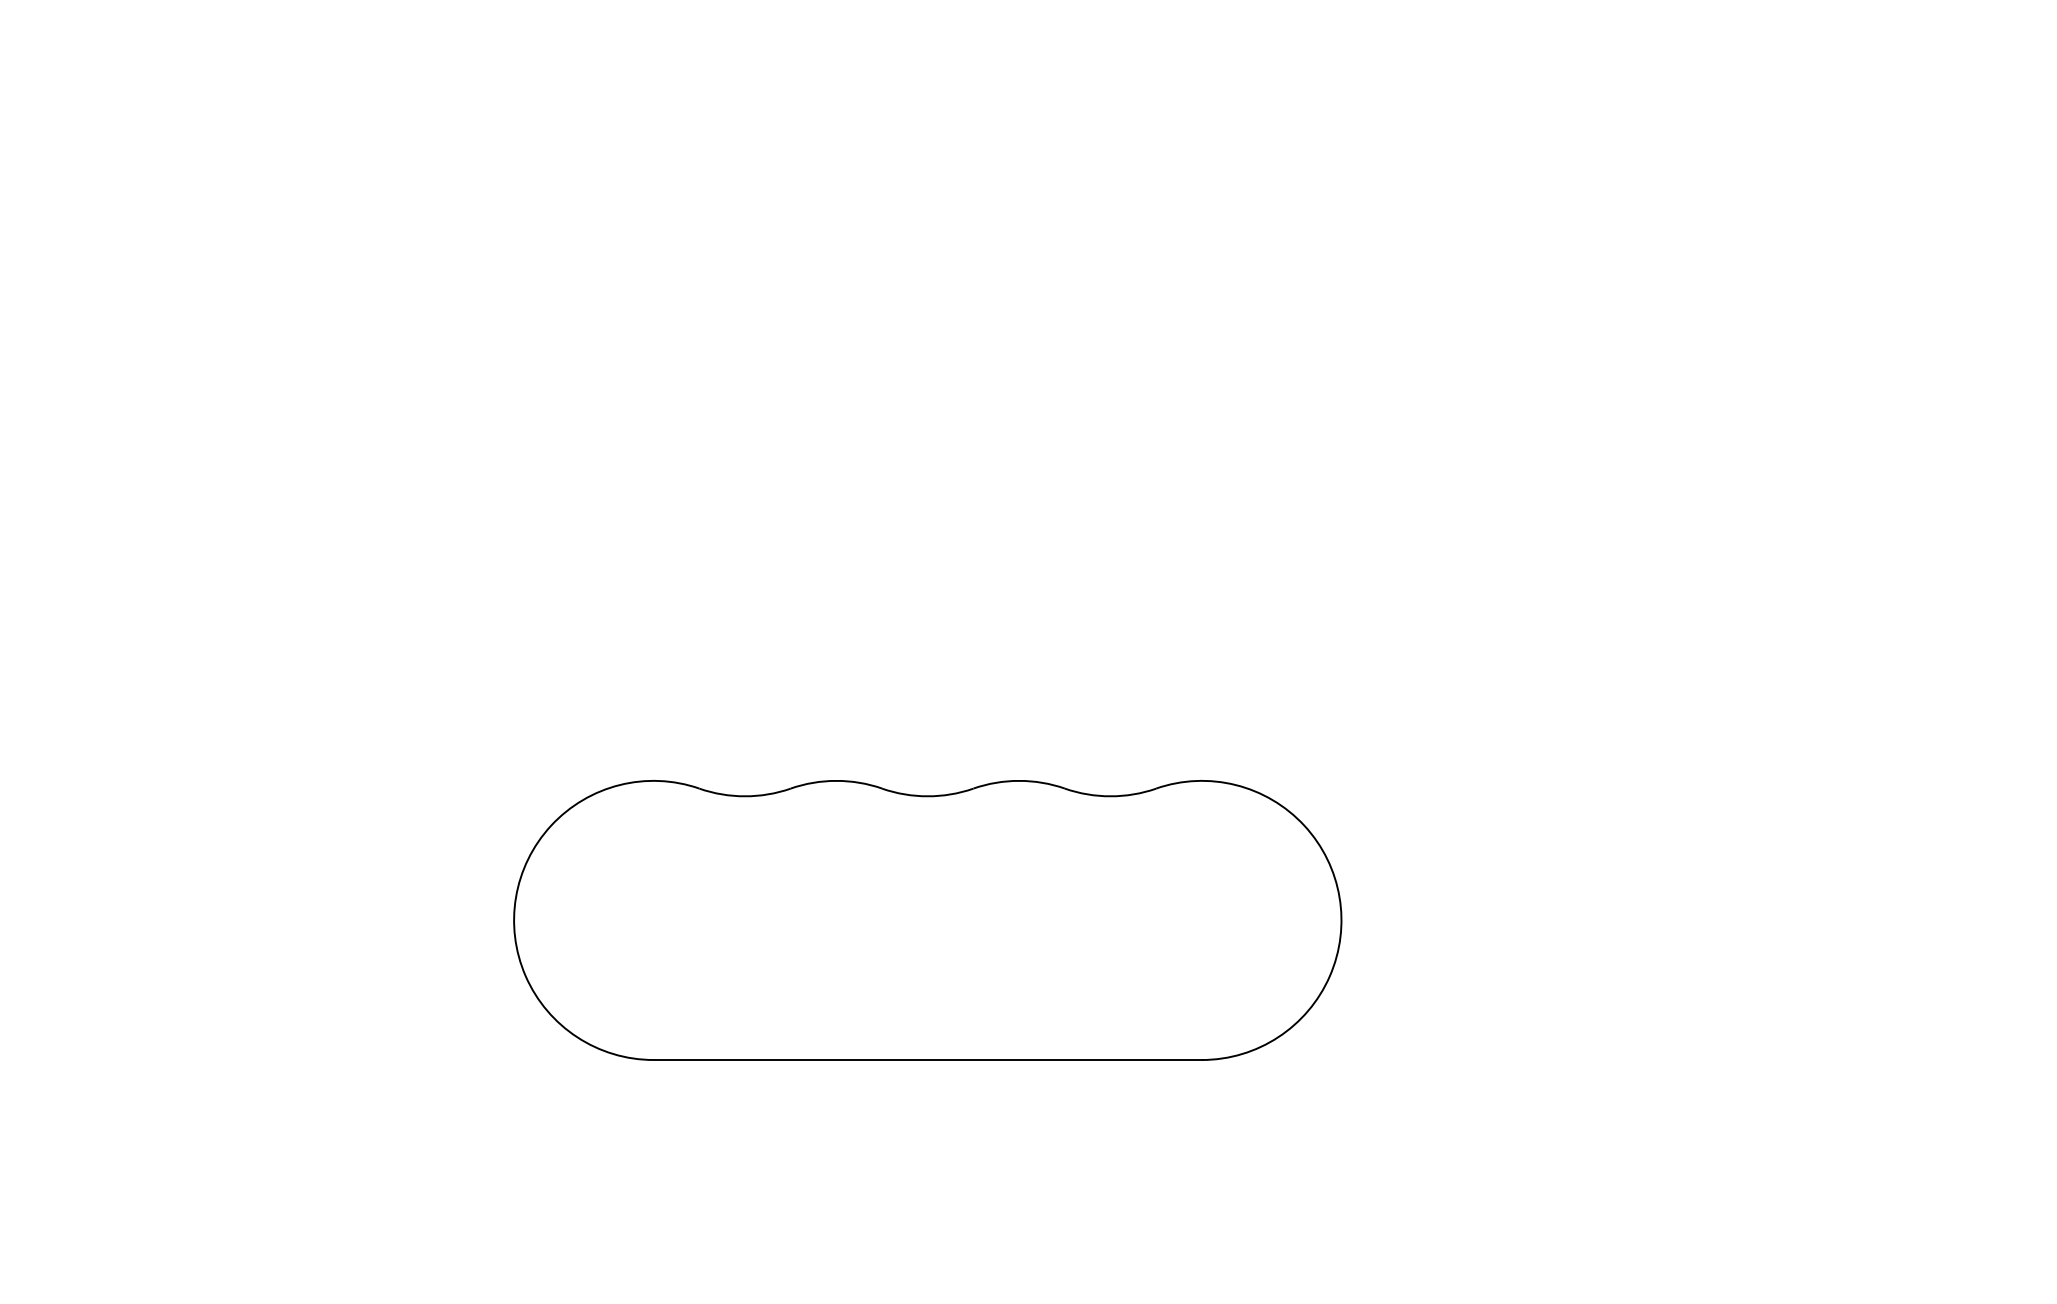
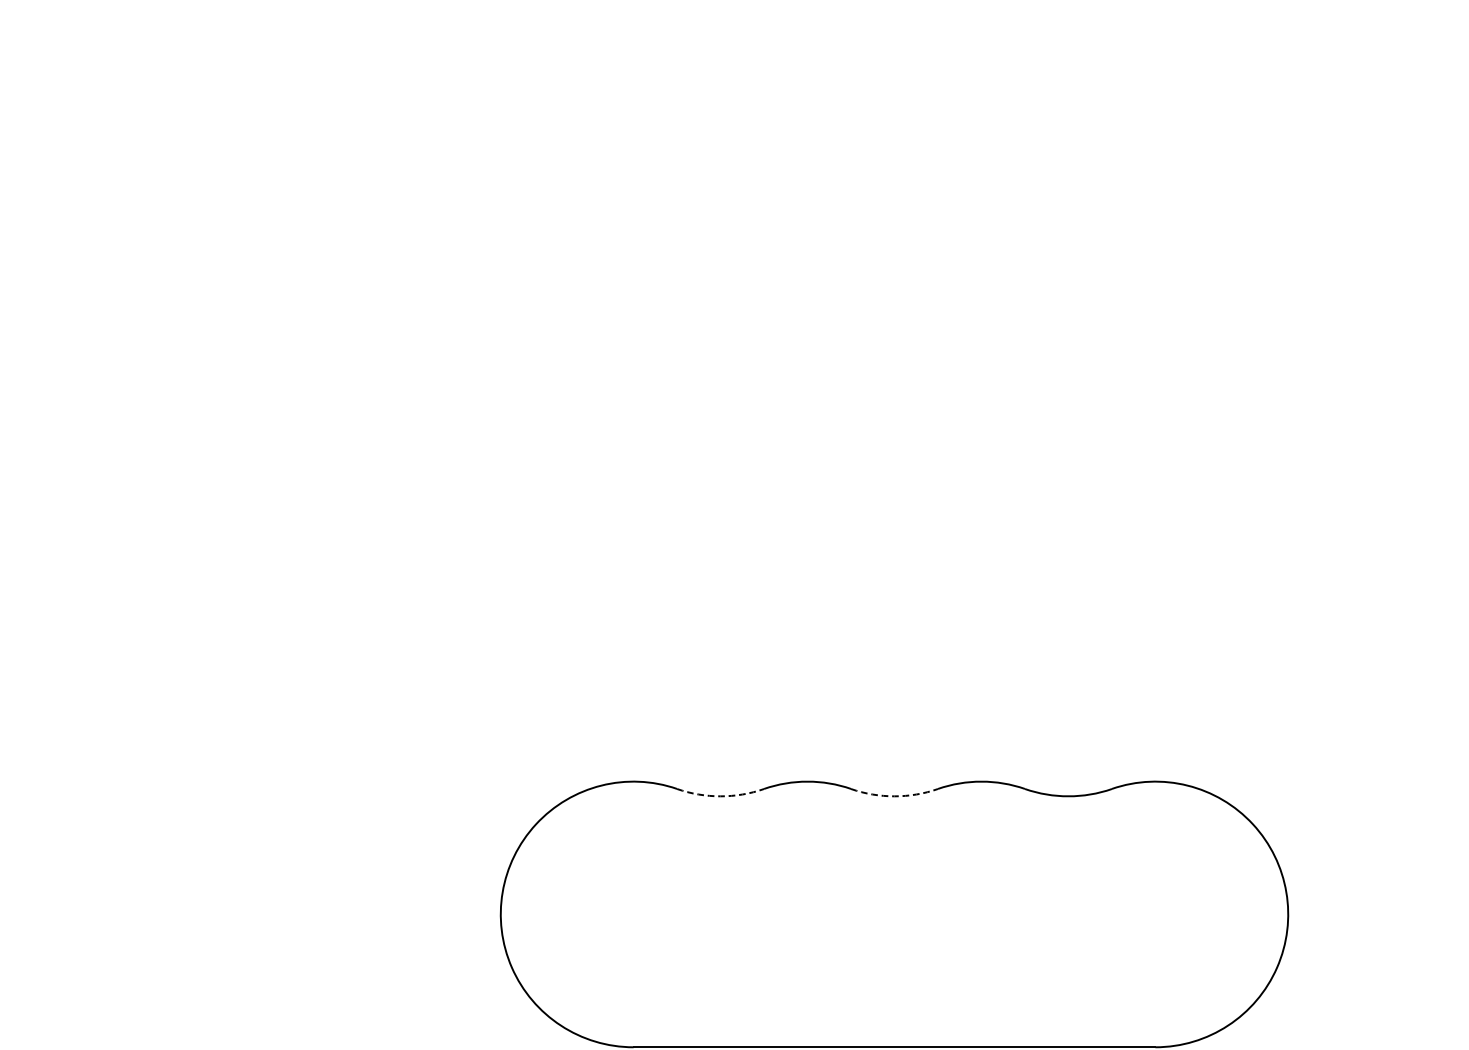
arc: (745, 796) -> (721, 796), solid -> dashed
arc: (927, 796) -> (894, 796), solid -> dashed

